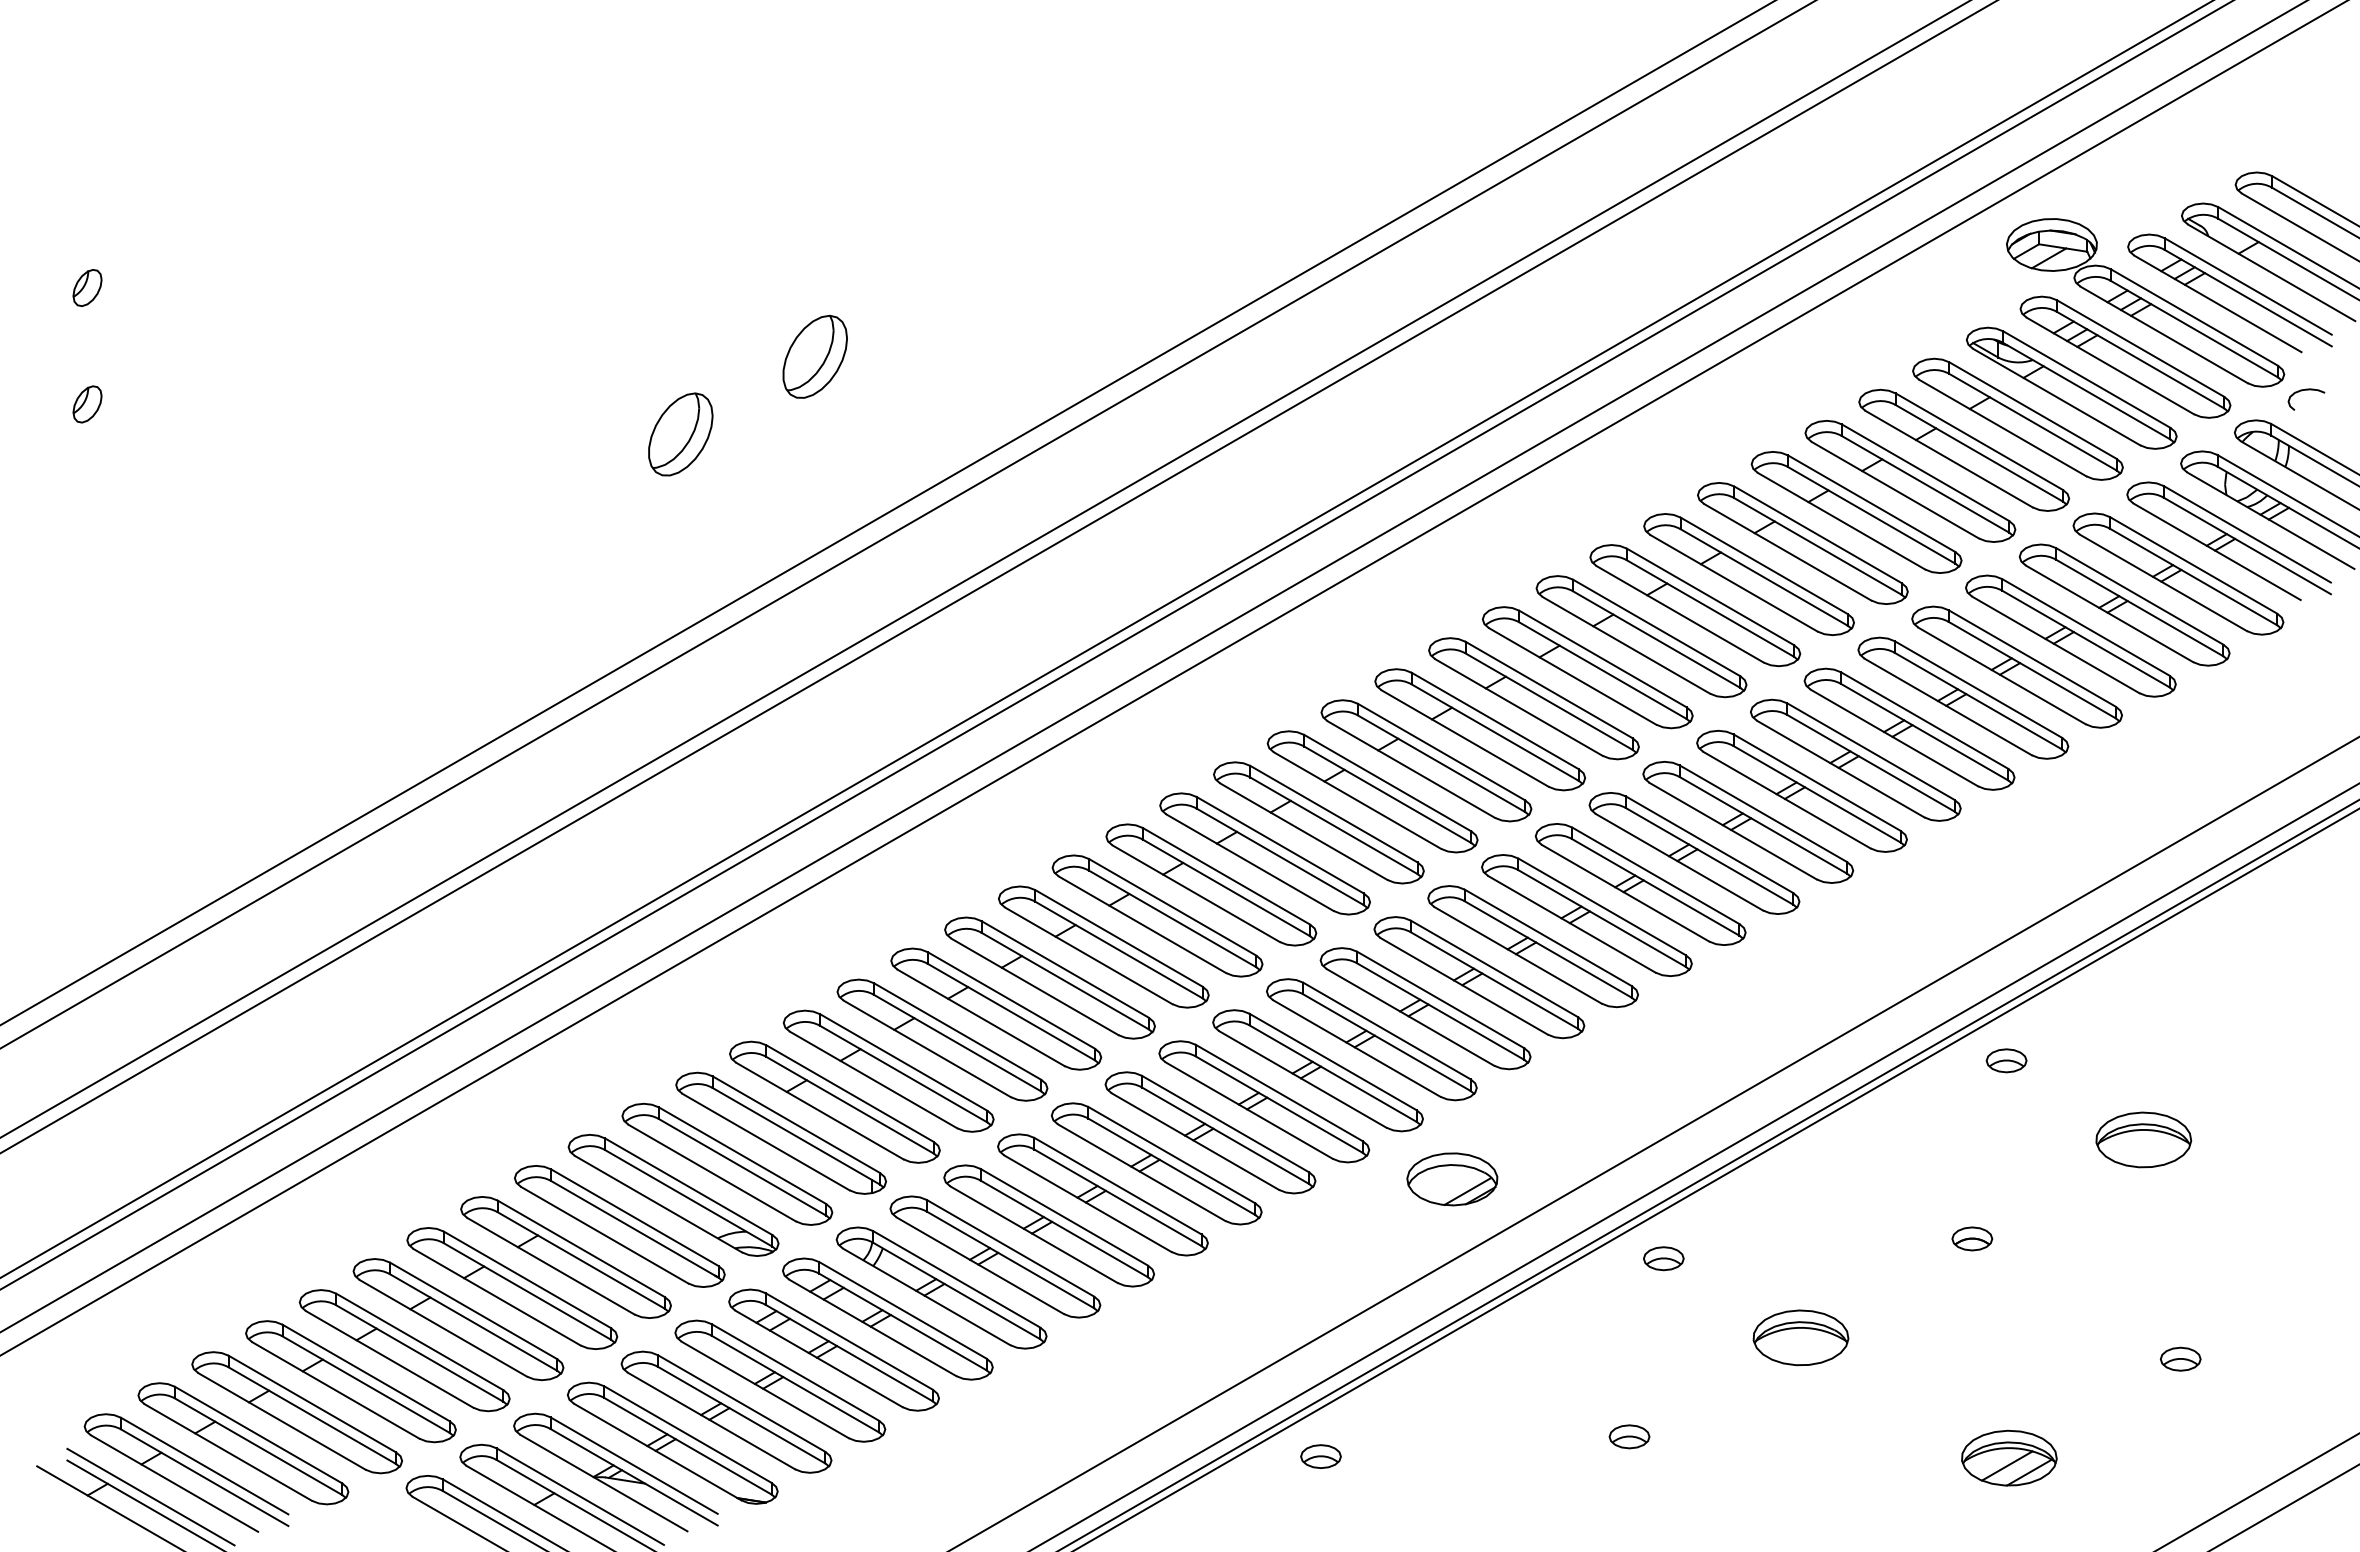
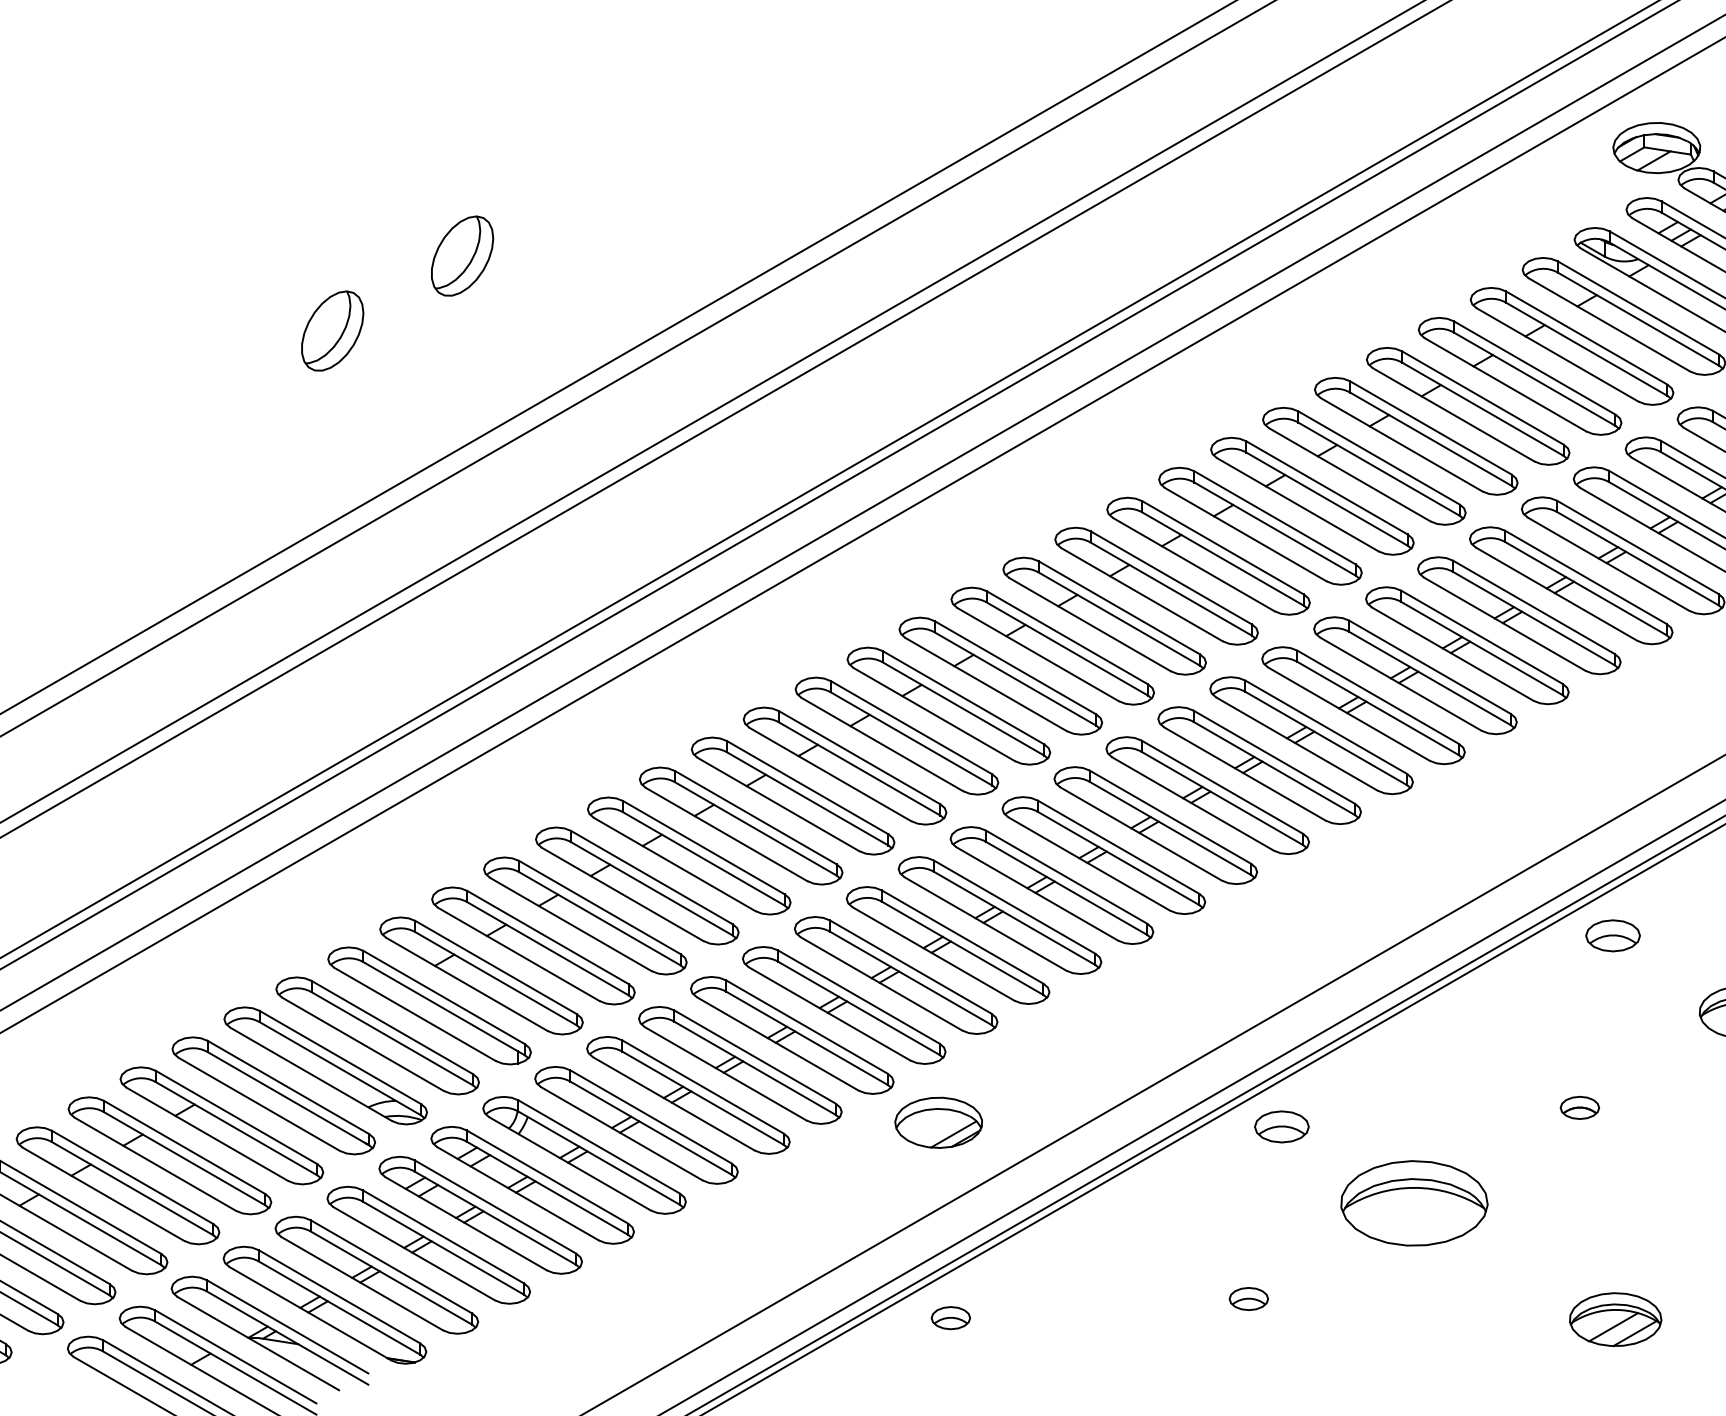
part: (2006, 1060) -> (1612, 935), size x1.4
part: (1452, 1179) -> (938, 1122), moved
part: (1663, 1258) -> (1281, 1126), size x1.4
part: (1800, 1337) -> (1413, 1203), size x1.6

